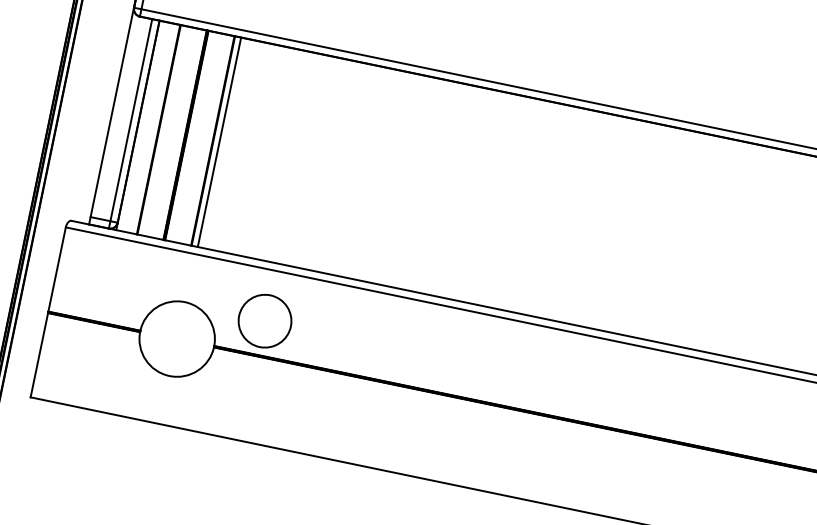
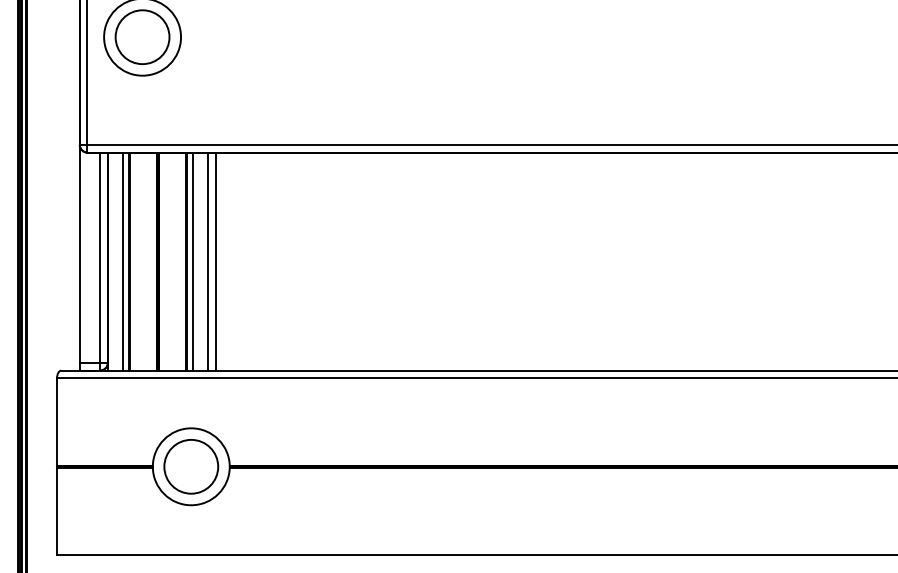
line: (152, 128) -> (123, 261), added
line: (233, 145) -> (207, 261), added
line: (241, 146) -> (215, 261), added
circle: (265, 320) -> (191, 466), moved

